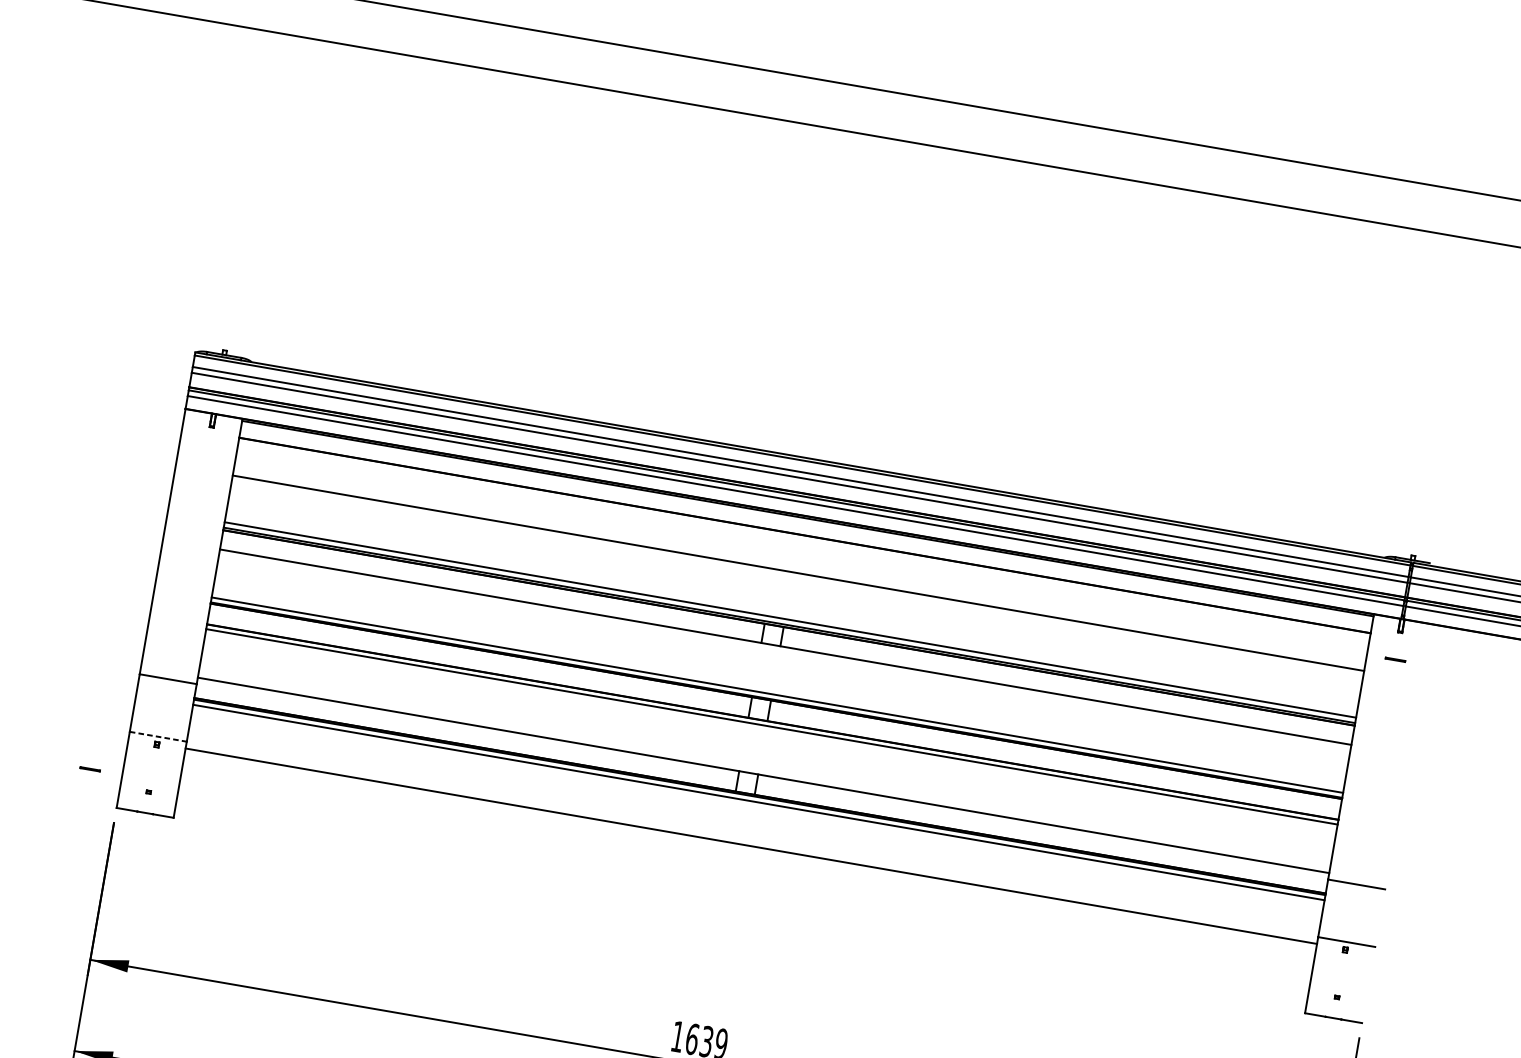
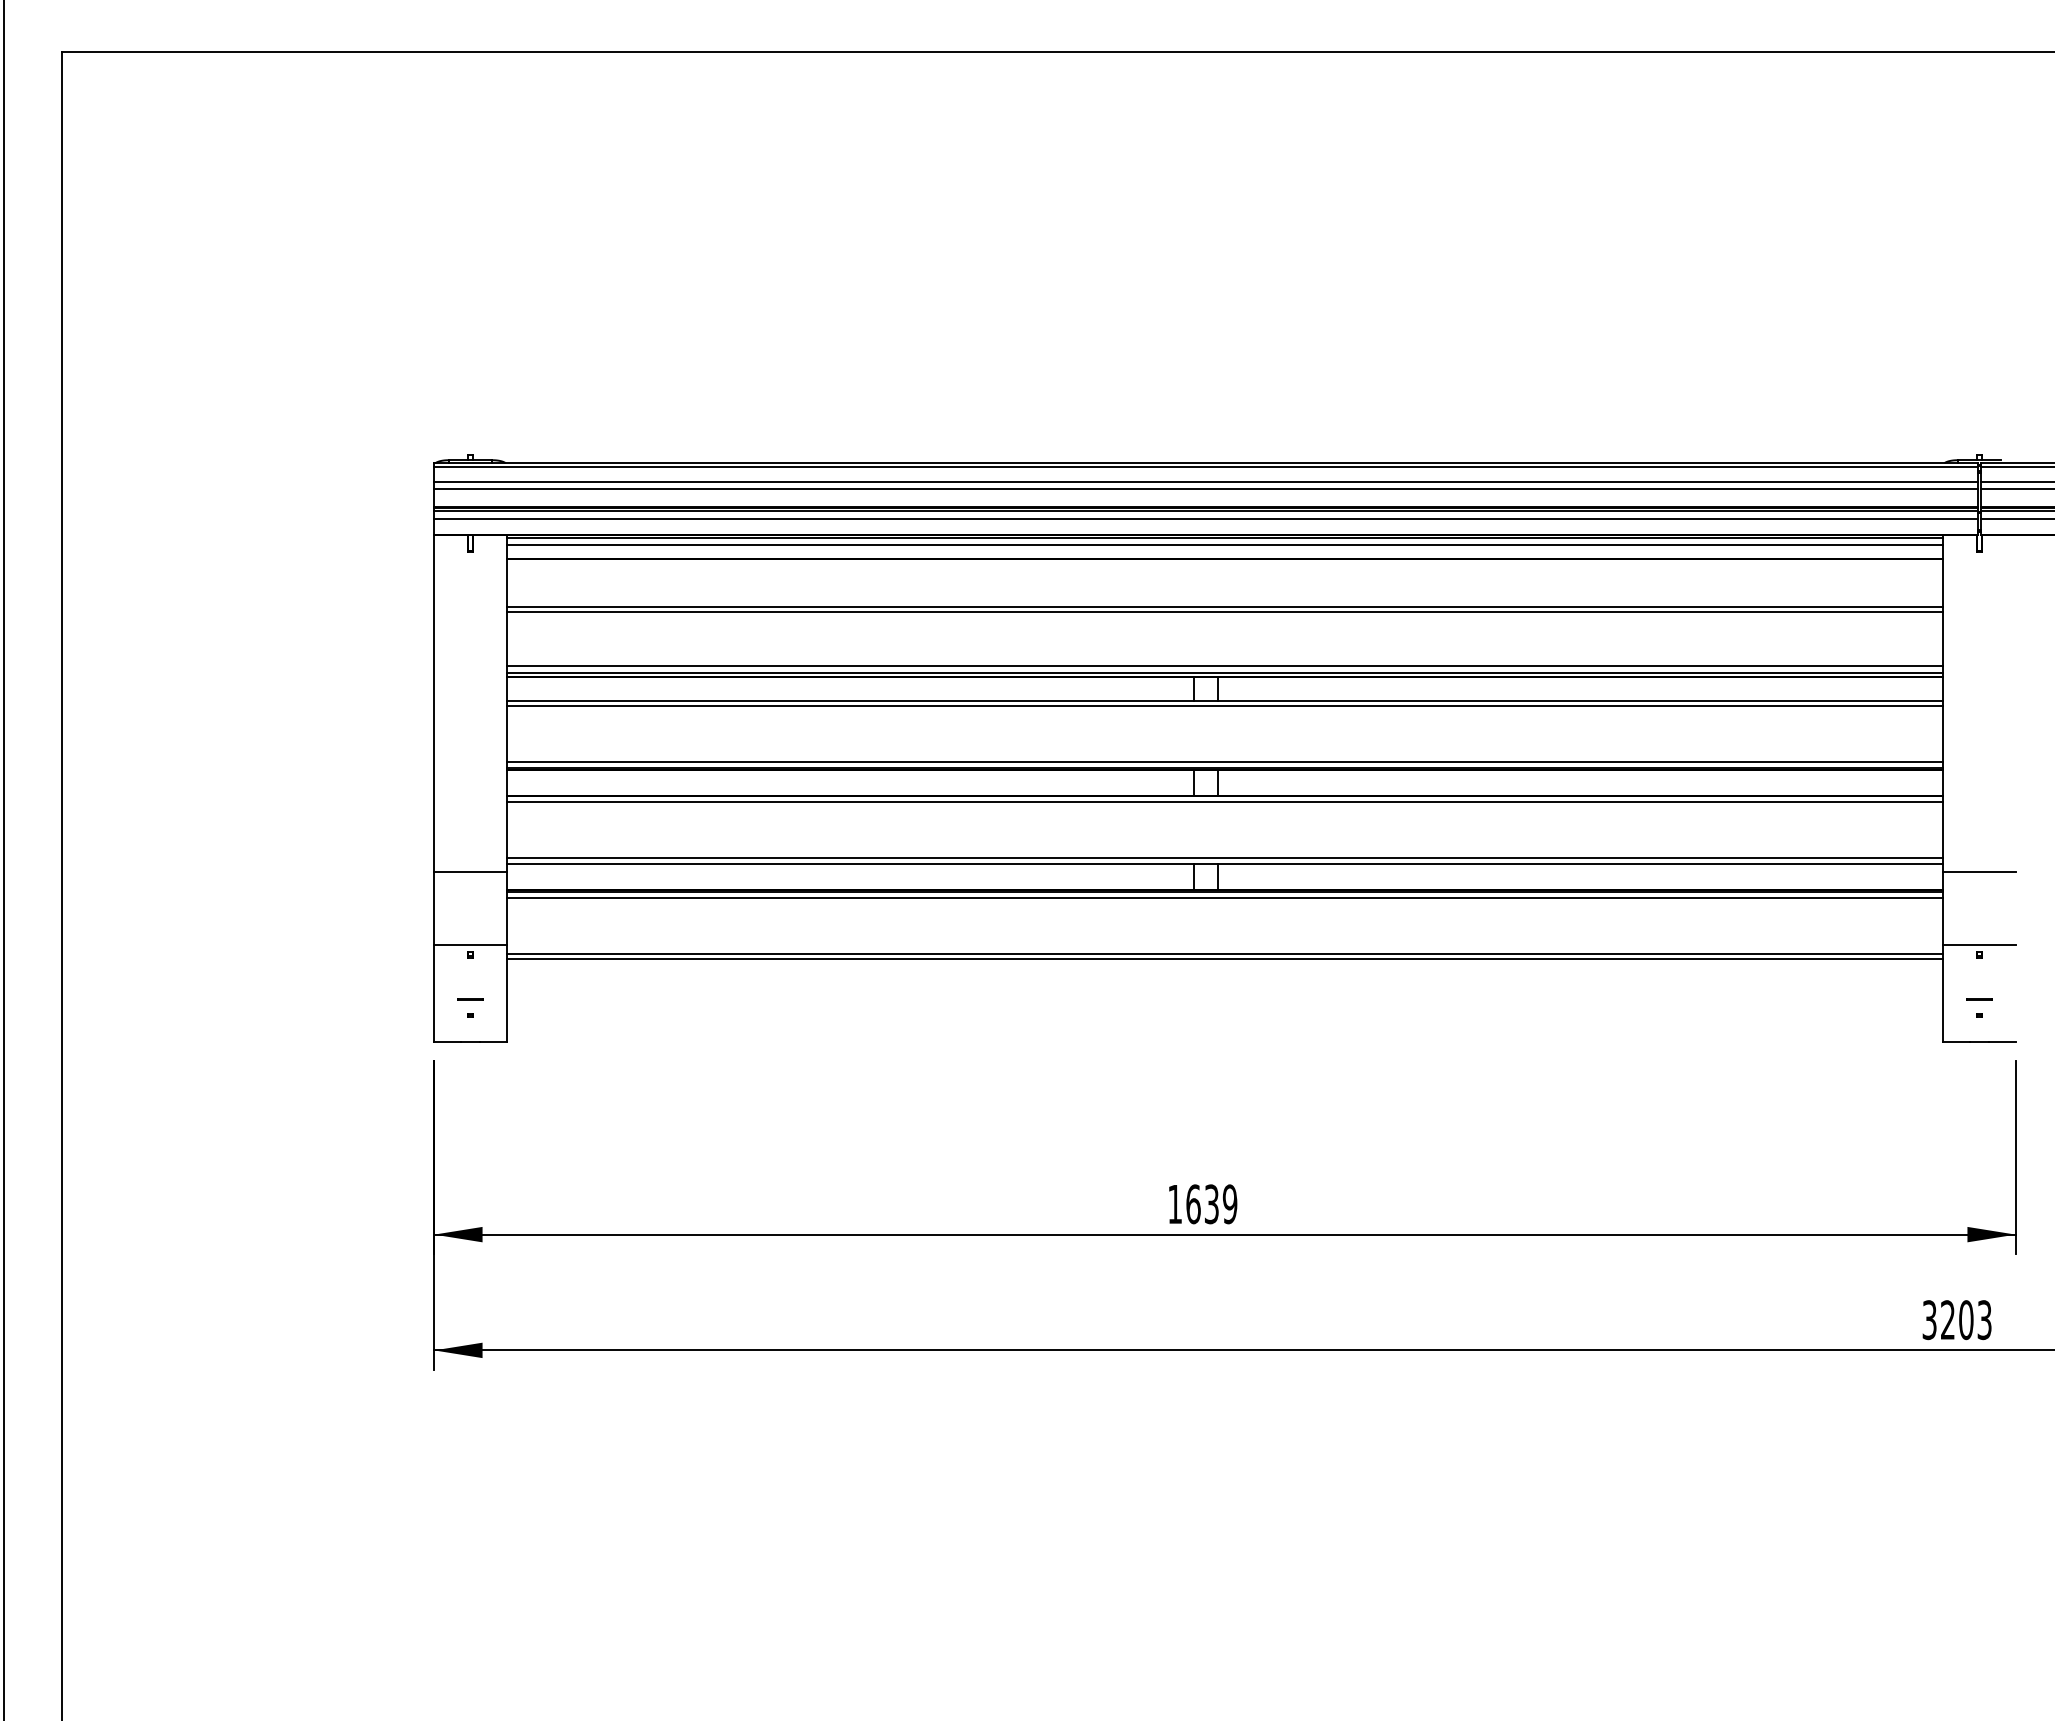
line: (806, 523) -> (1224, 544), added
line: (797, 576) -> (1224, 611), added
line: (784, 651) -> (1224, 706), added
line: (1395, 659) -> (1979, 999), moved
line: (158, 737) -> (471, 945), dashed -> solid
line: (90, 769) -> (470, 999), moved
line: (763, 771) -> (1224, 858), added
line: (750, 849) -> (1224, 958), added

